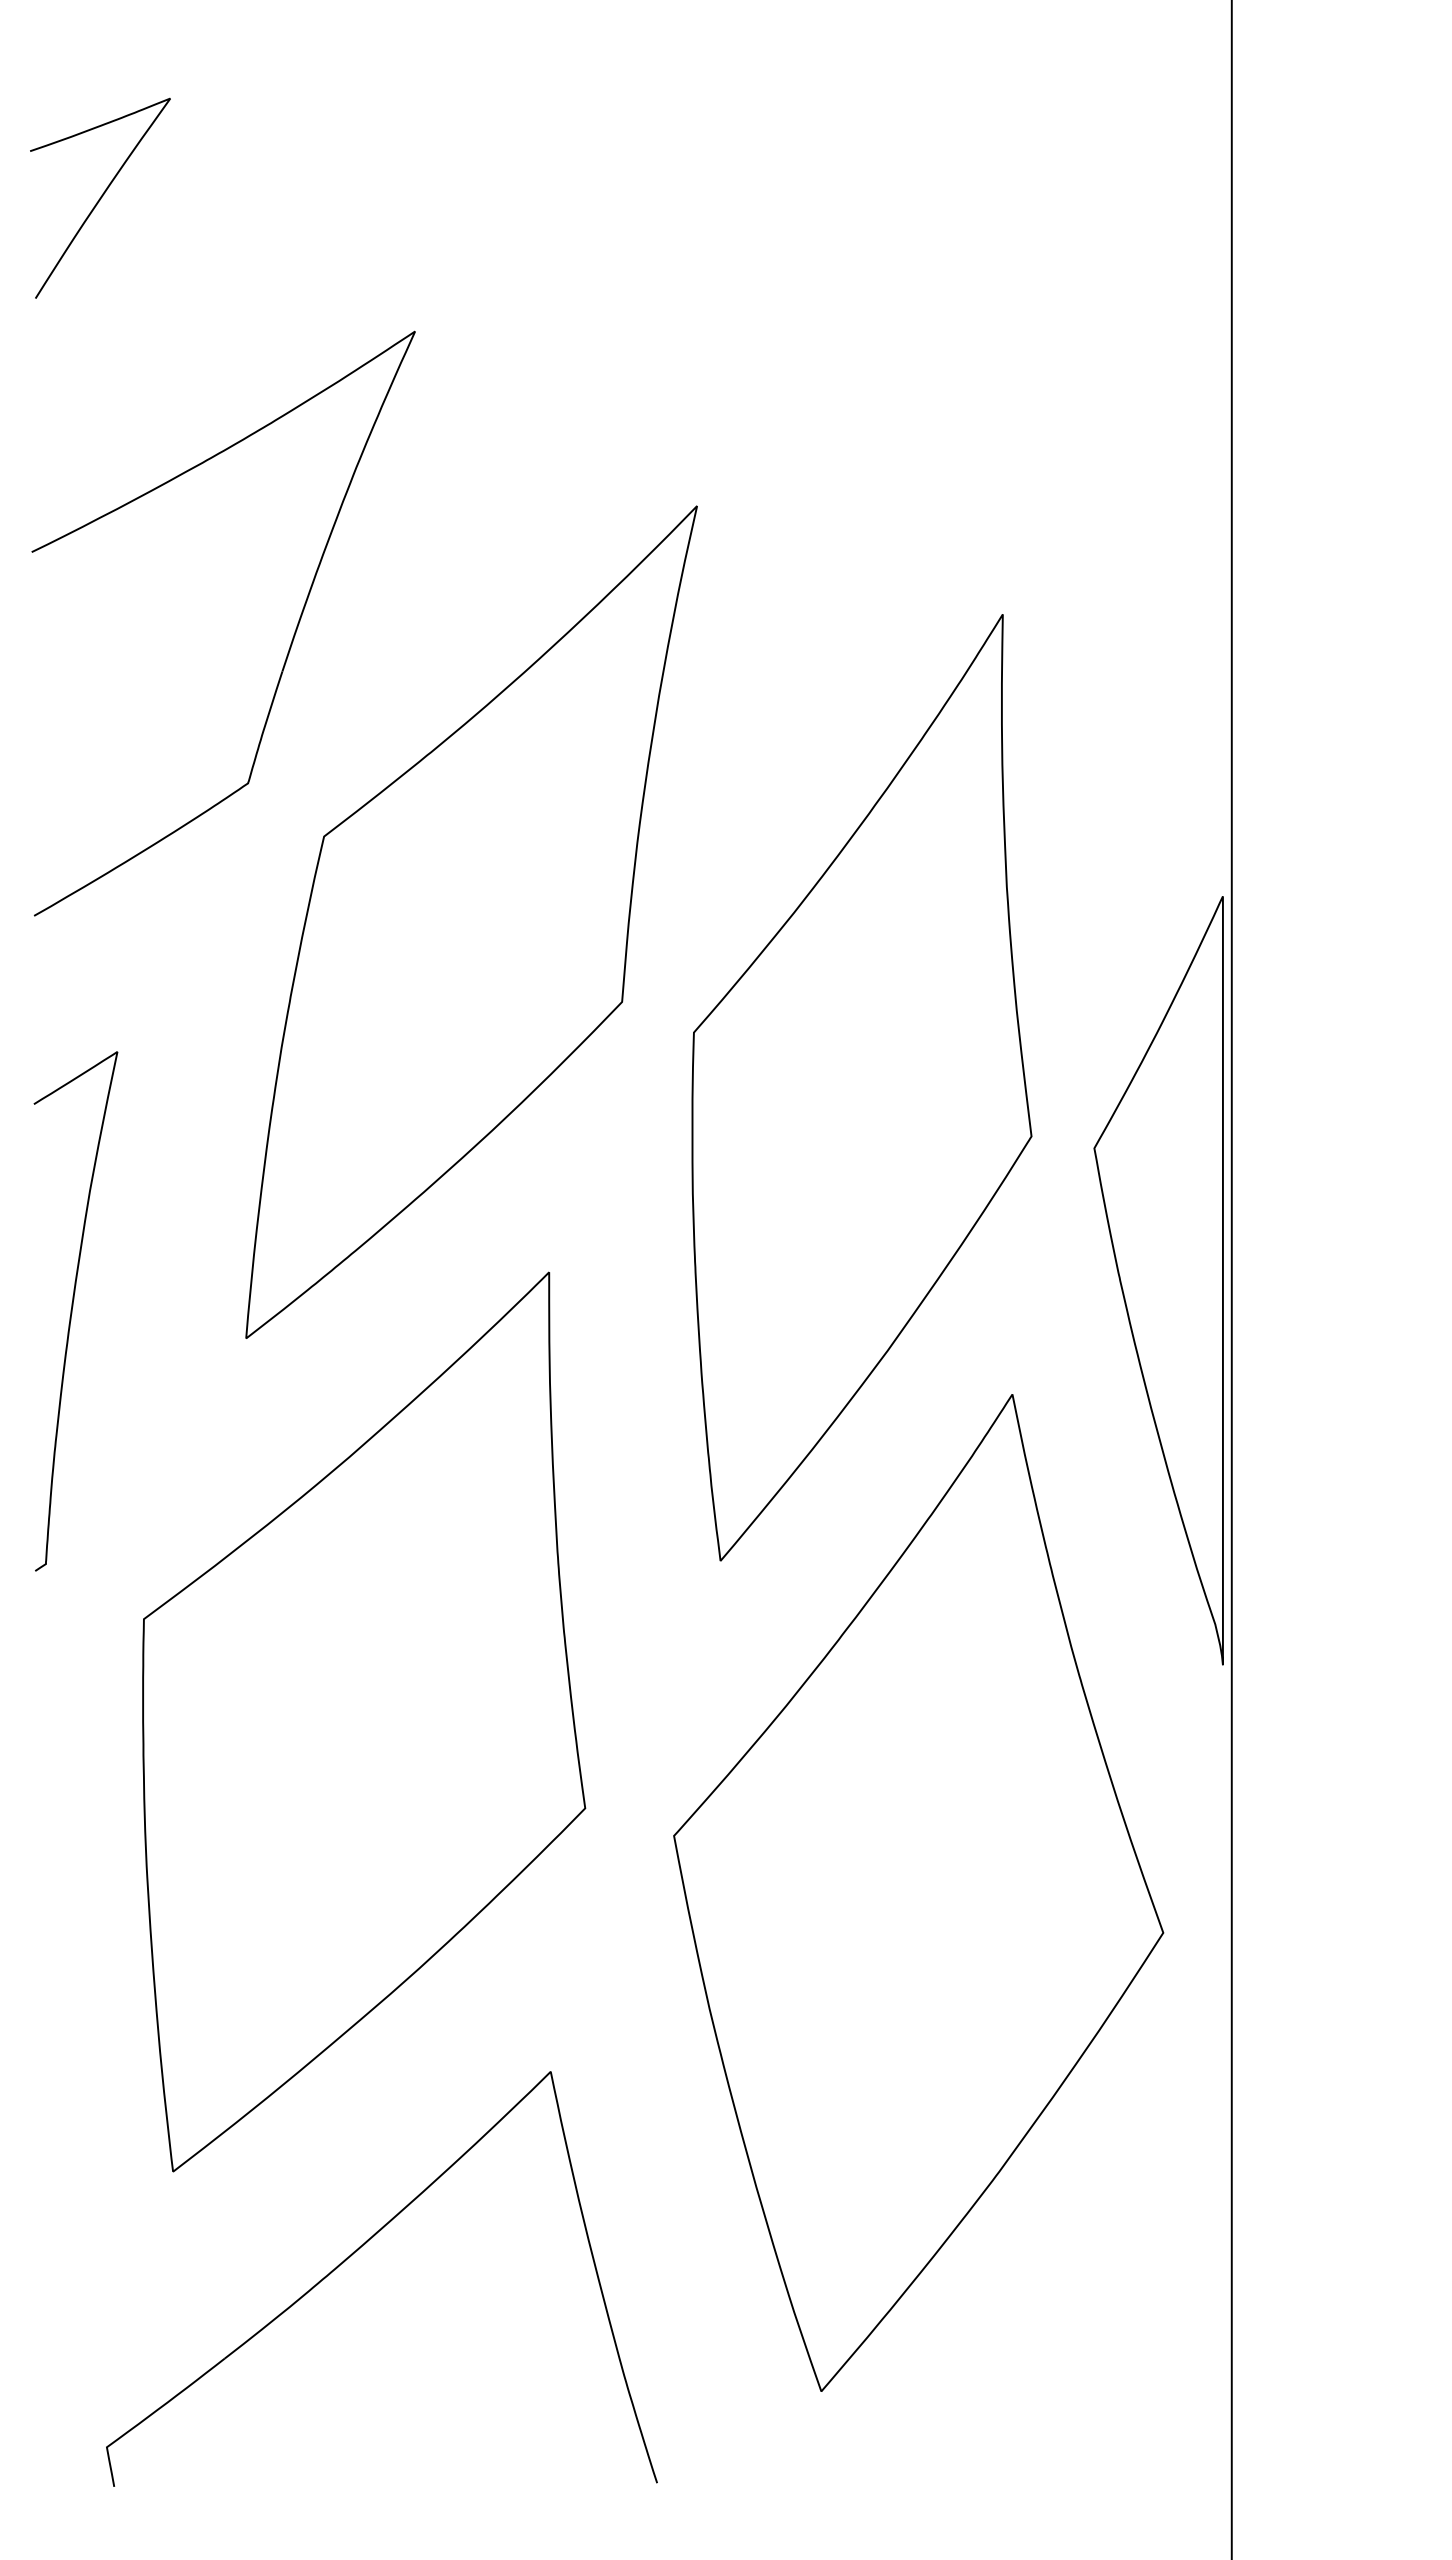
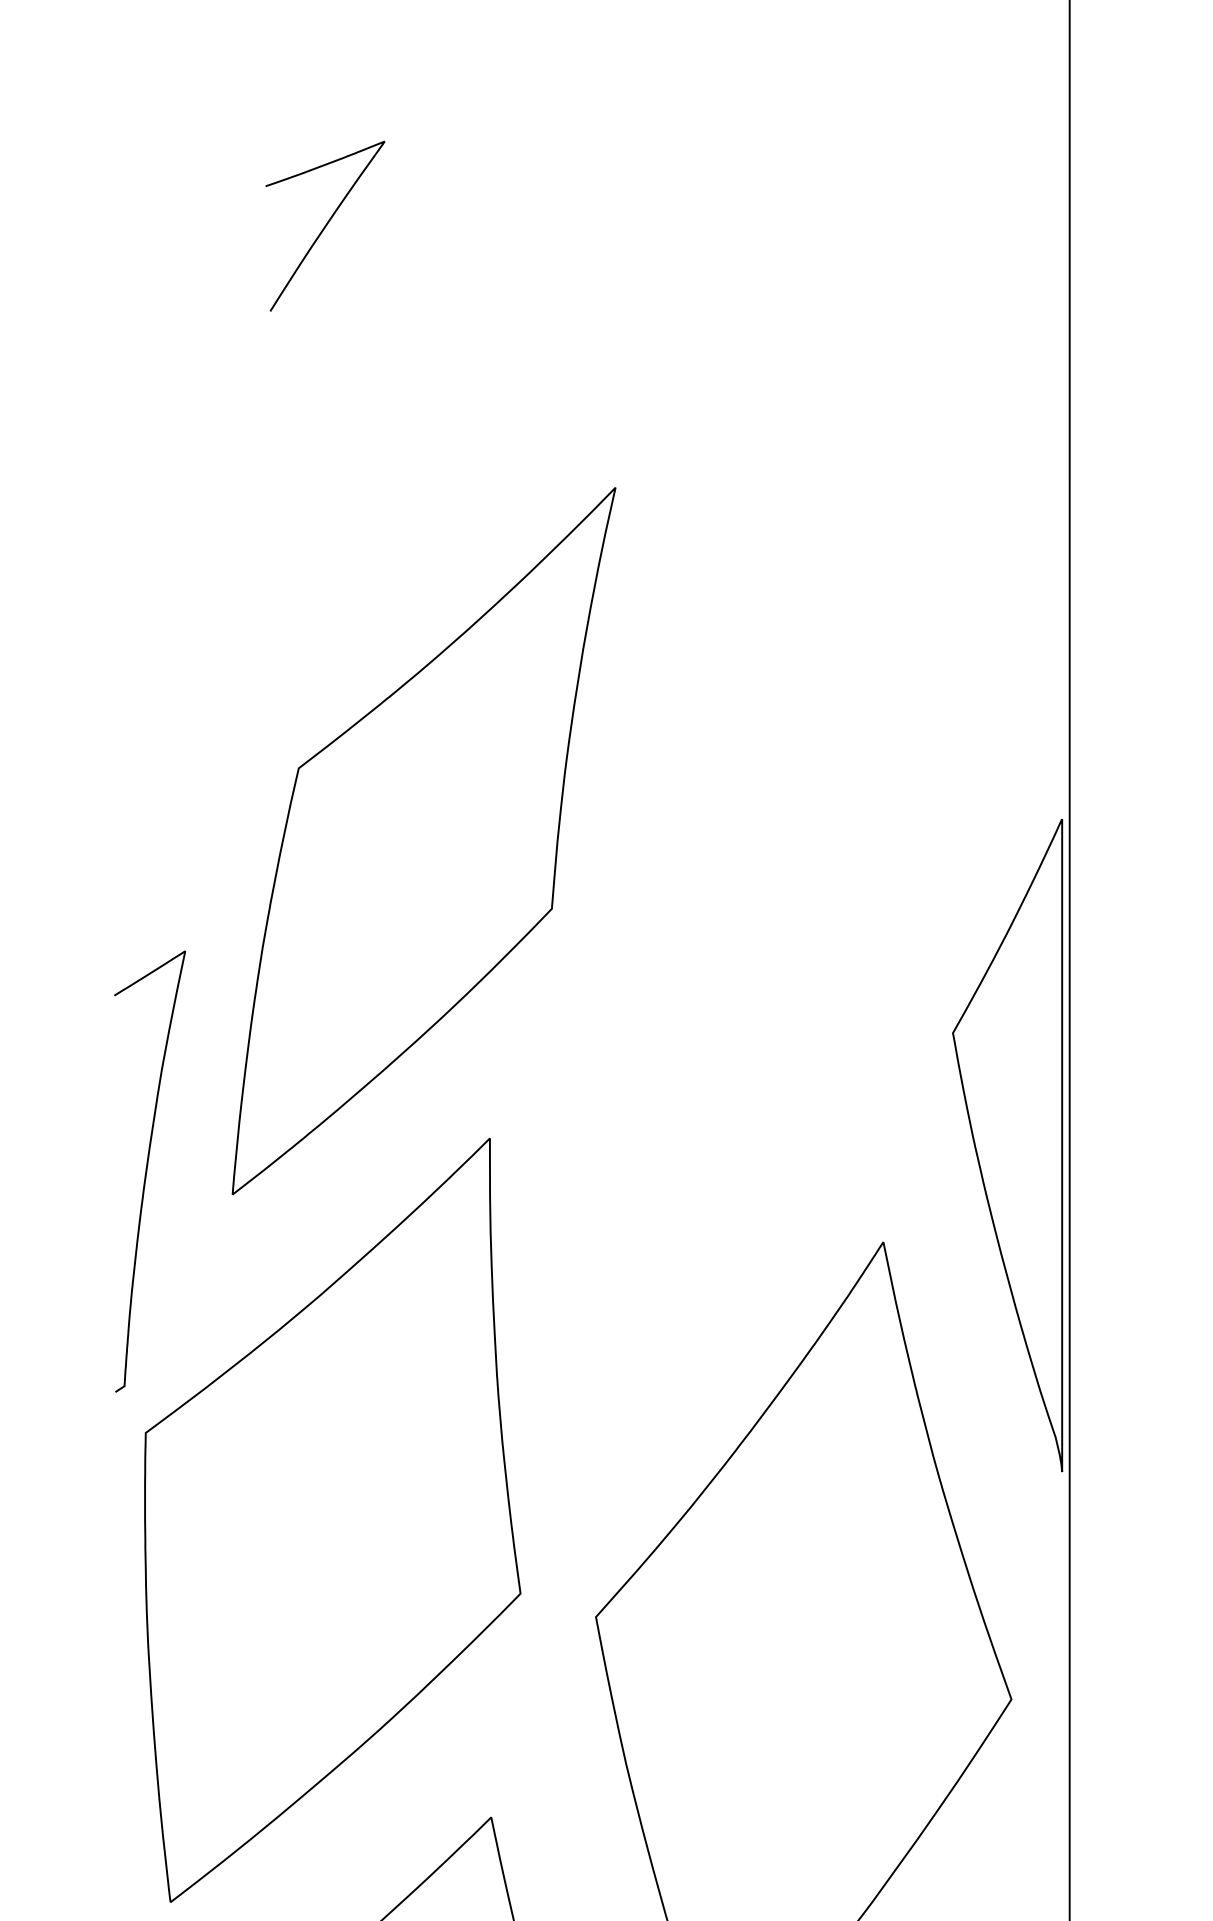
curve: (100, 197) -> (325, 225), moved
part: (289, 646) -> (269, 606), removed
part: (861, 1087) -> (755, 981), removed
curve: (72, 1311) -> (147, 1171), moved

